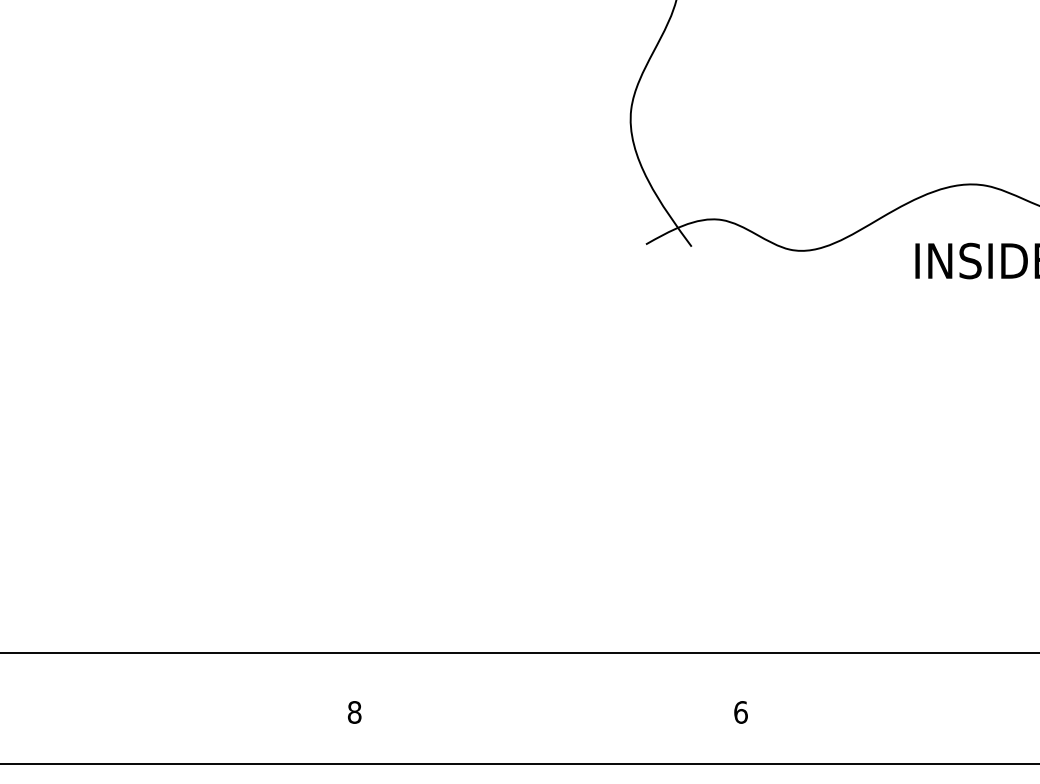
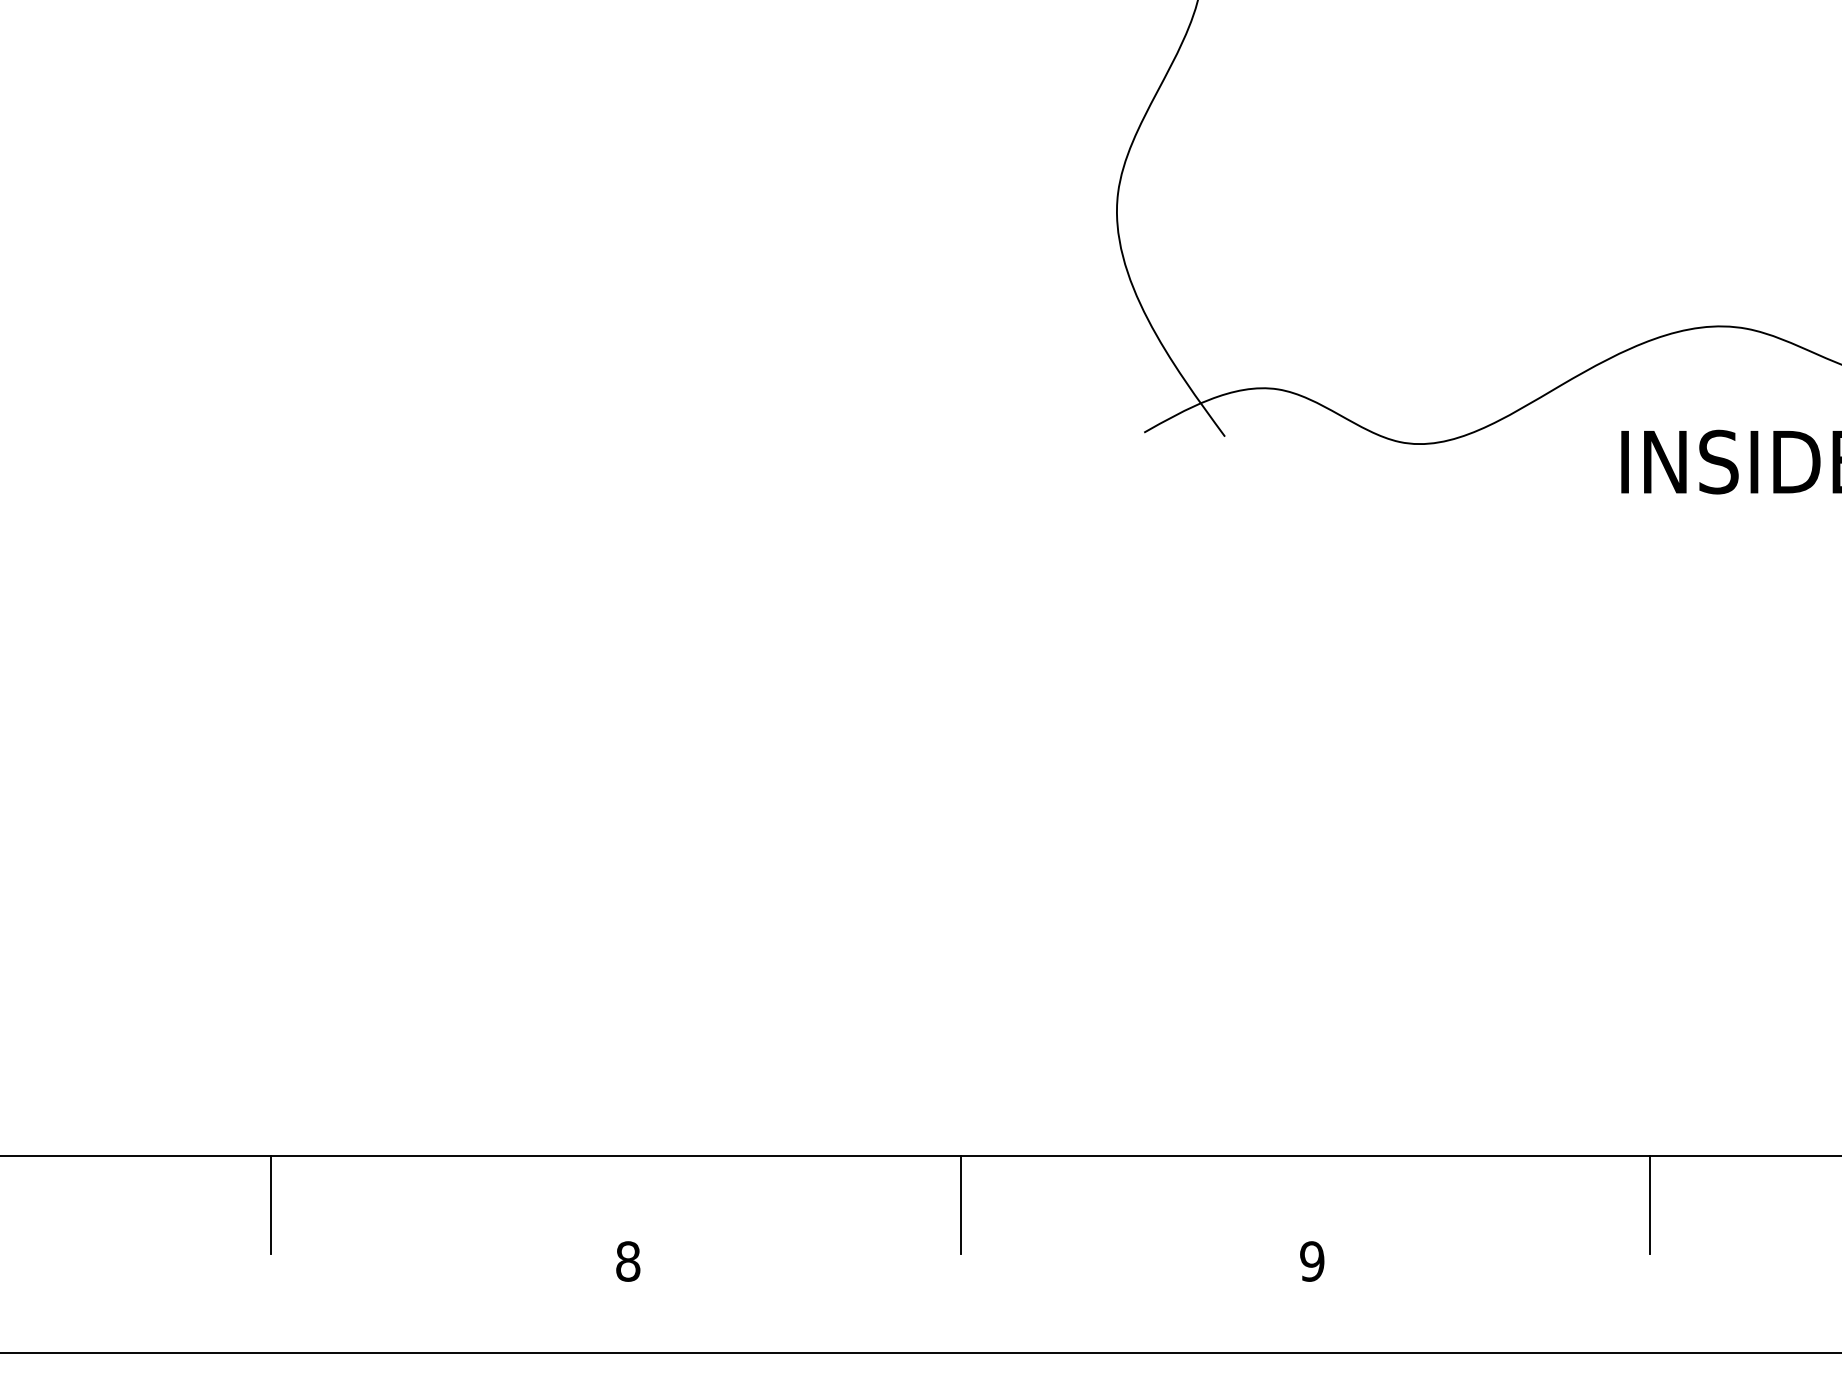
line: (153, 680) -> (271, 1204), added
line: (542, 680) -> (960, 1204), added
line: (931, 680) -> (1649, 1204), added
text: (740, 712) -> (1311, 1261), 6 -> 9

